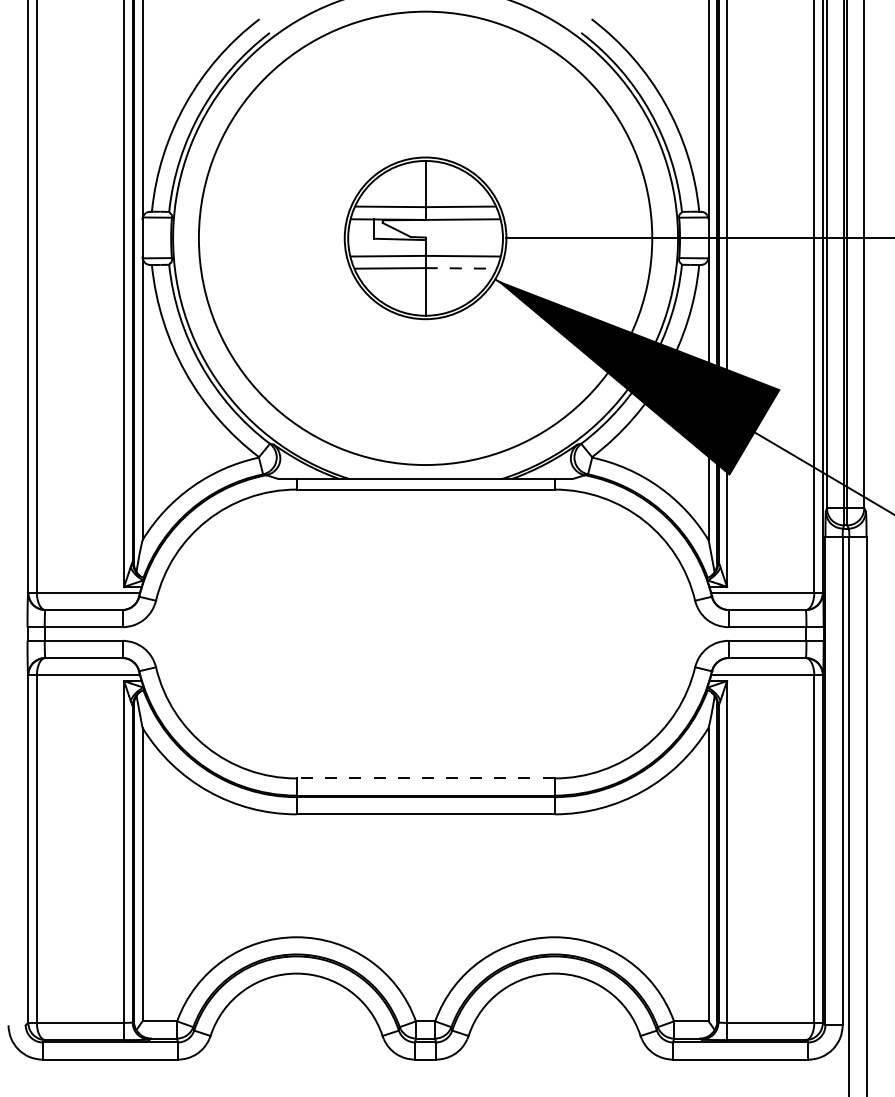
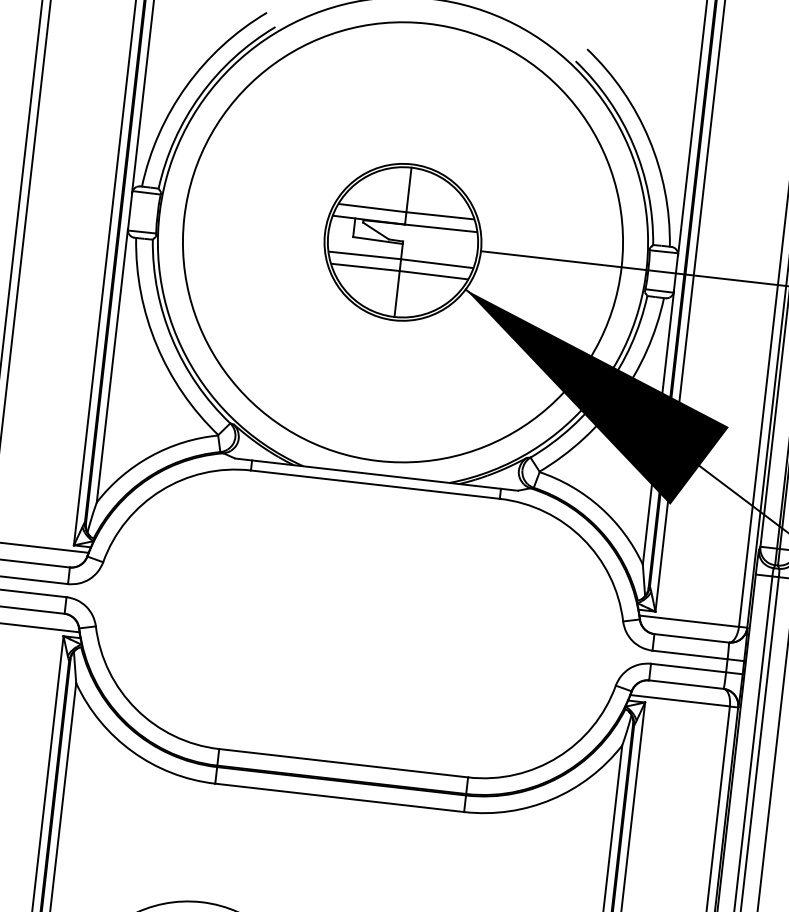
line: (461, 268) -> (434, 275), dashed -> solid
line: (425, 778) -> (343, 763), dashed -> solid

